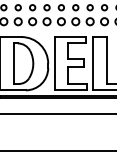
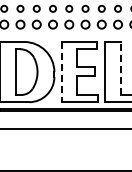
line: (106, 59) -> (120, 67), solid -> dashed
line: (54, 64) -> (61, 72), solid -> dashed

